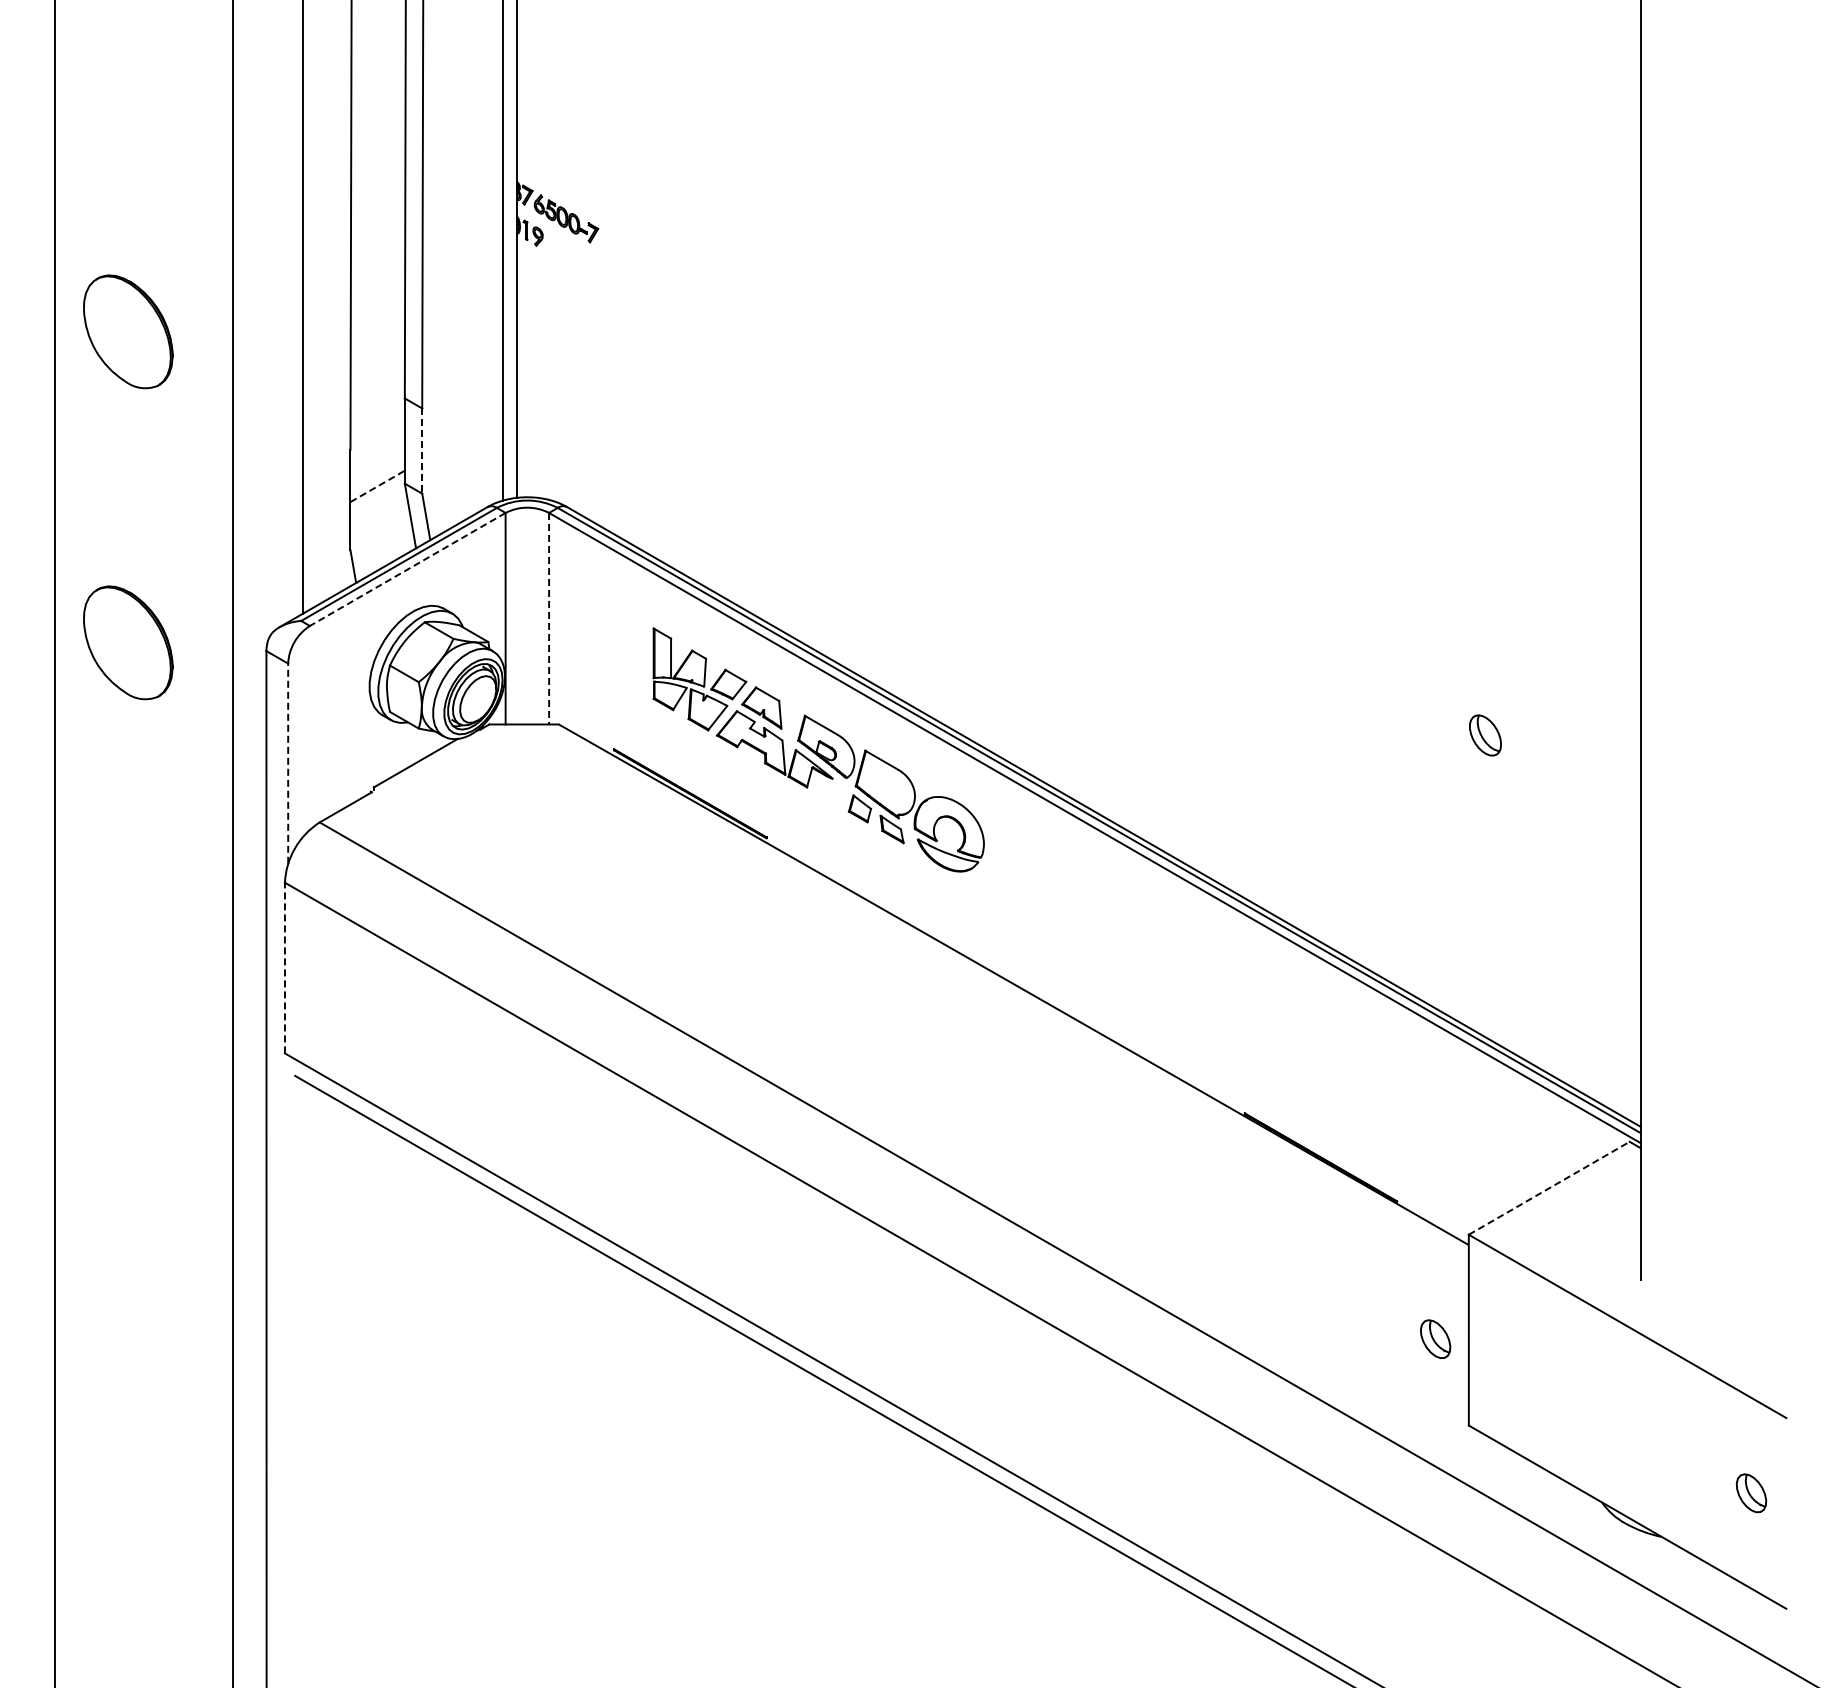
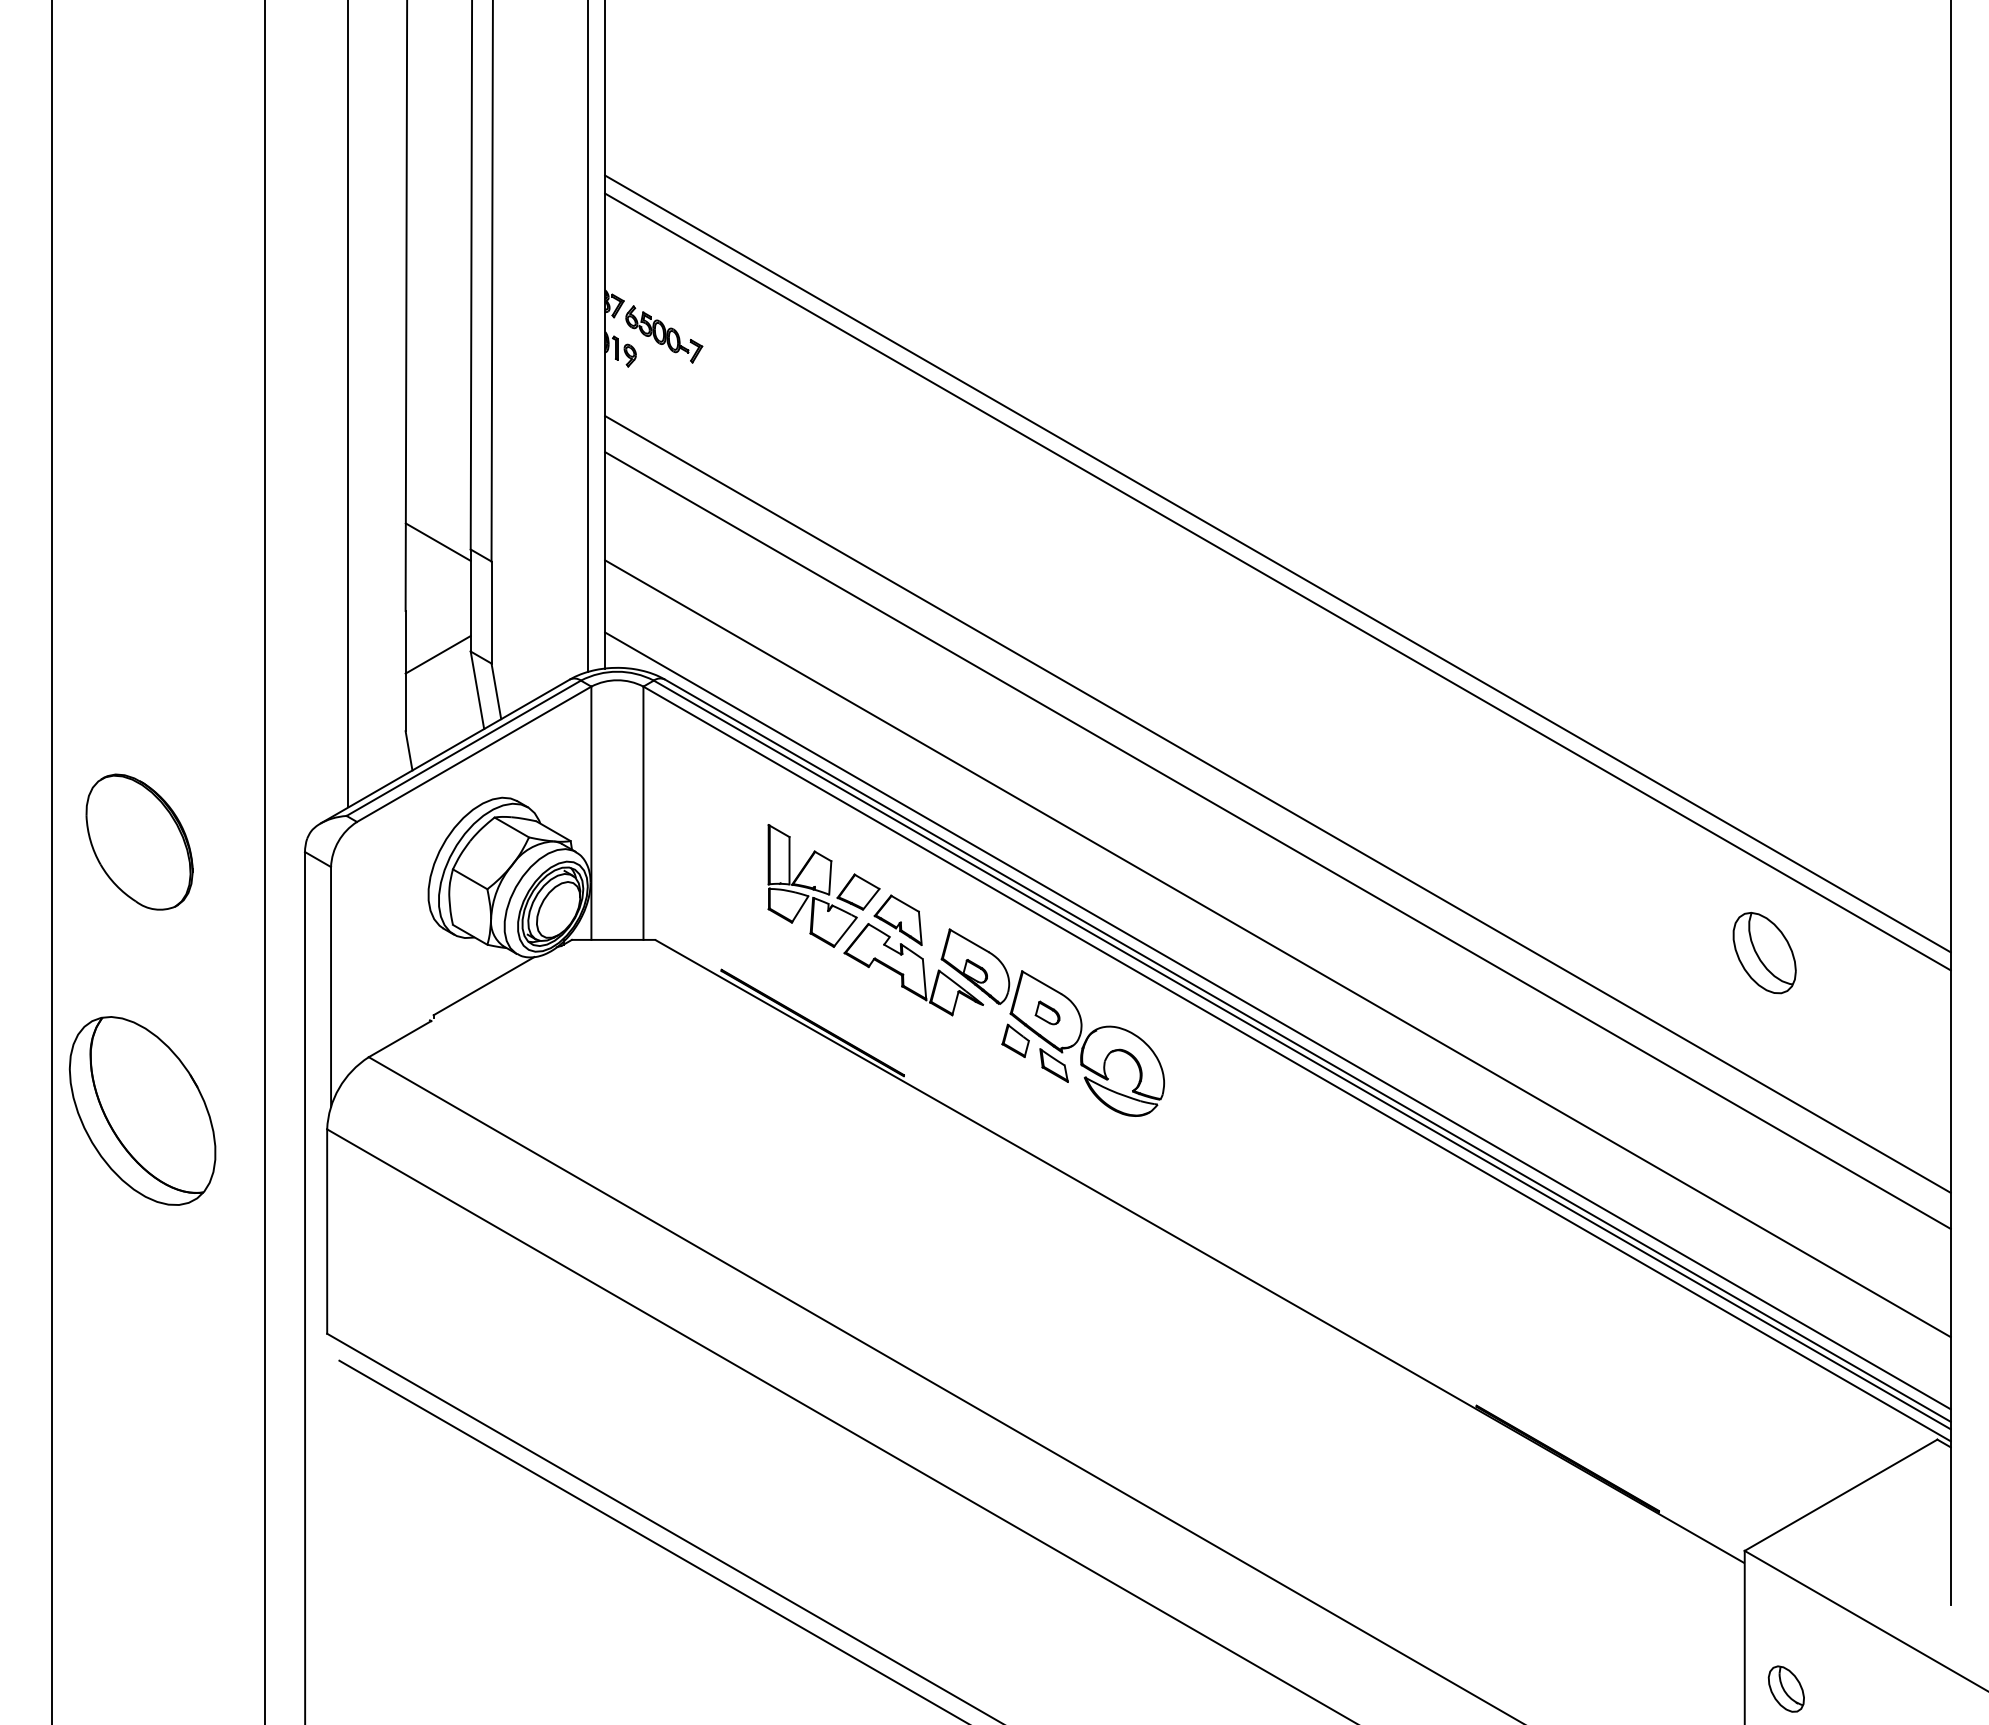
part: (128, 331) -> (139, 469), removed
line: (377, 391) -> (437, 541), added
line: (1078, 410) -> (1277, 563), added
line: (1078, 425) -> (1277, 581), added
line: (422, 451) -> (491, 613), dashed -> solid
line: (378, 486) -> (439, 654), dashed -> solid
line: (407, 569) -> (473, 754), dashed -> solid
line: (1078, 610) -> (1277, 803), added
line: (549, 618) -> (643, 812), dashed -> solid
line: (1078, 641) -> (1277, 840), added
line: (1078, 731) -> (1277, 948), added
part: (1485, 735) -> (1764, 953), size x1.67
line: (288, 763) -> (331, 986), dashed -> solid
part: (886, 785) -> (1047, 1012), added
line: (1078, 791) -> (1277, 1020), added
part: (130, 867) -> (142, 1111), added
line: (284, 967) -> (326, 1230), dashed -> solid
line: (1549, 1188) -> (1841, 1495), dashed -> solid
part: (1435, 1338) -> (1786, 1688), moved

